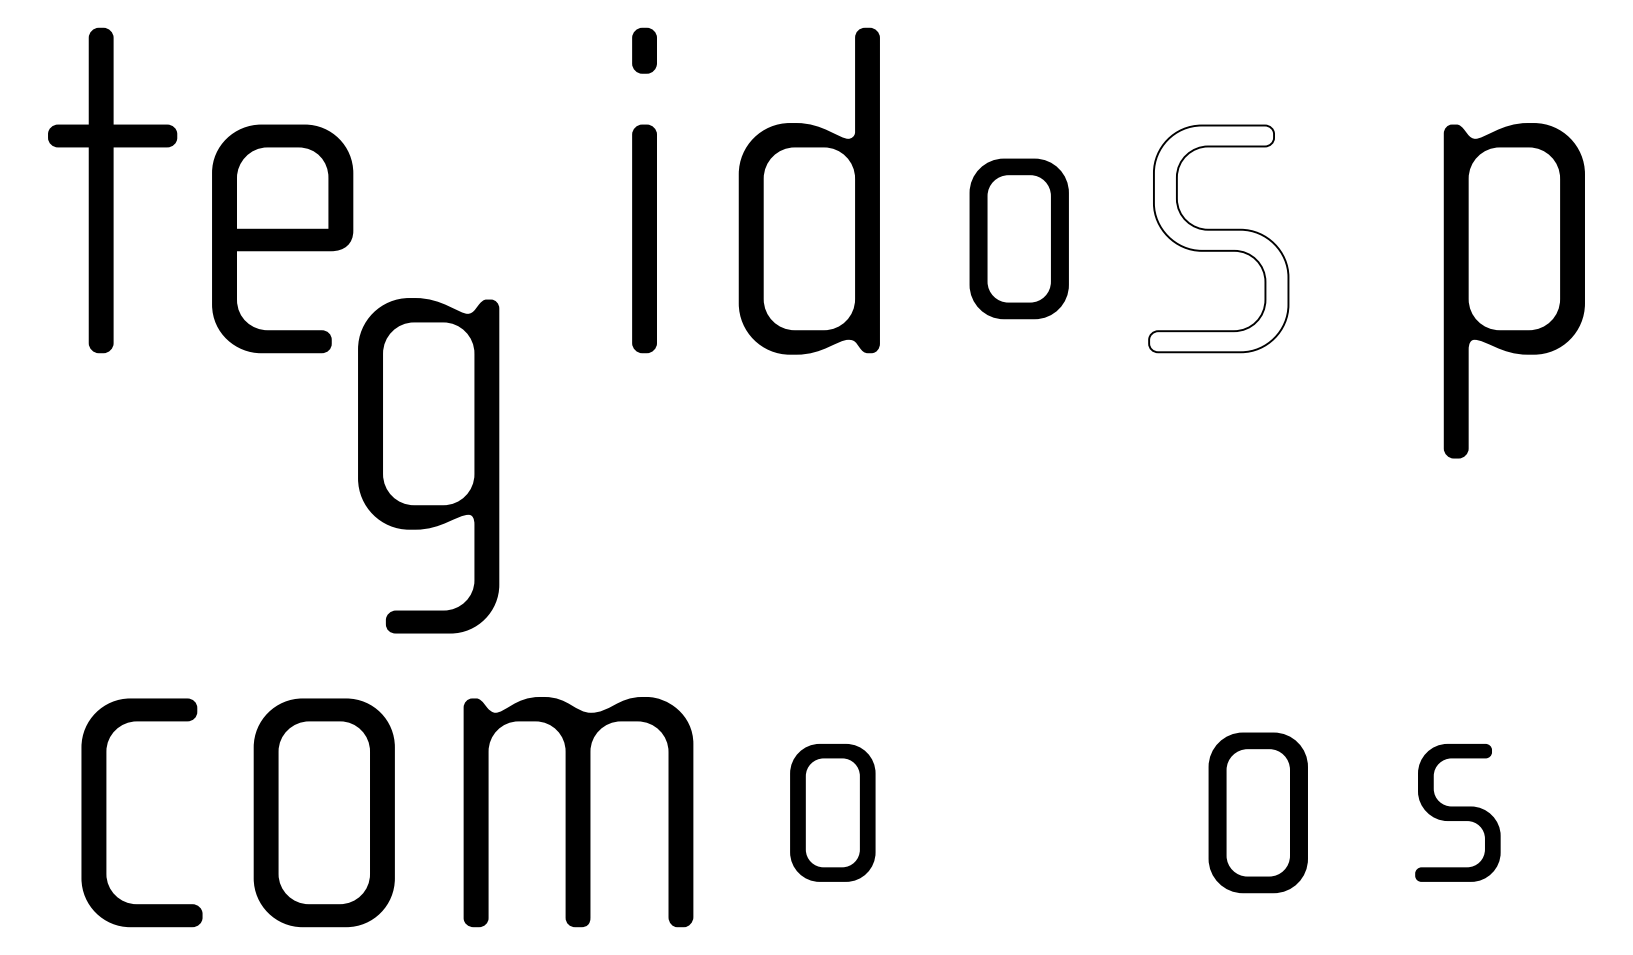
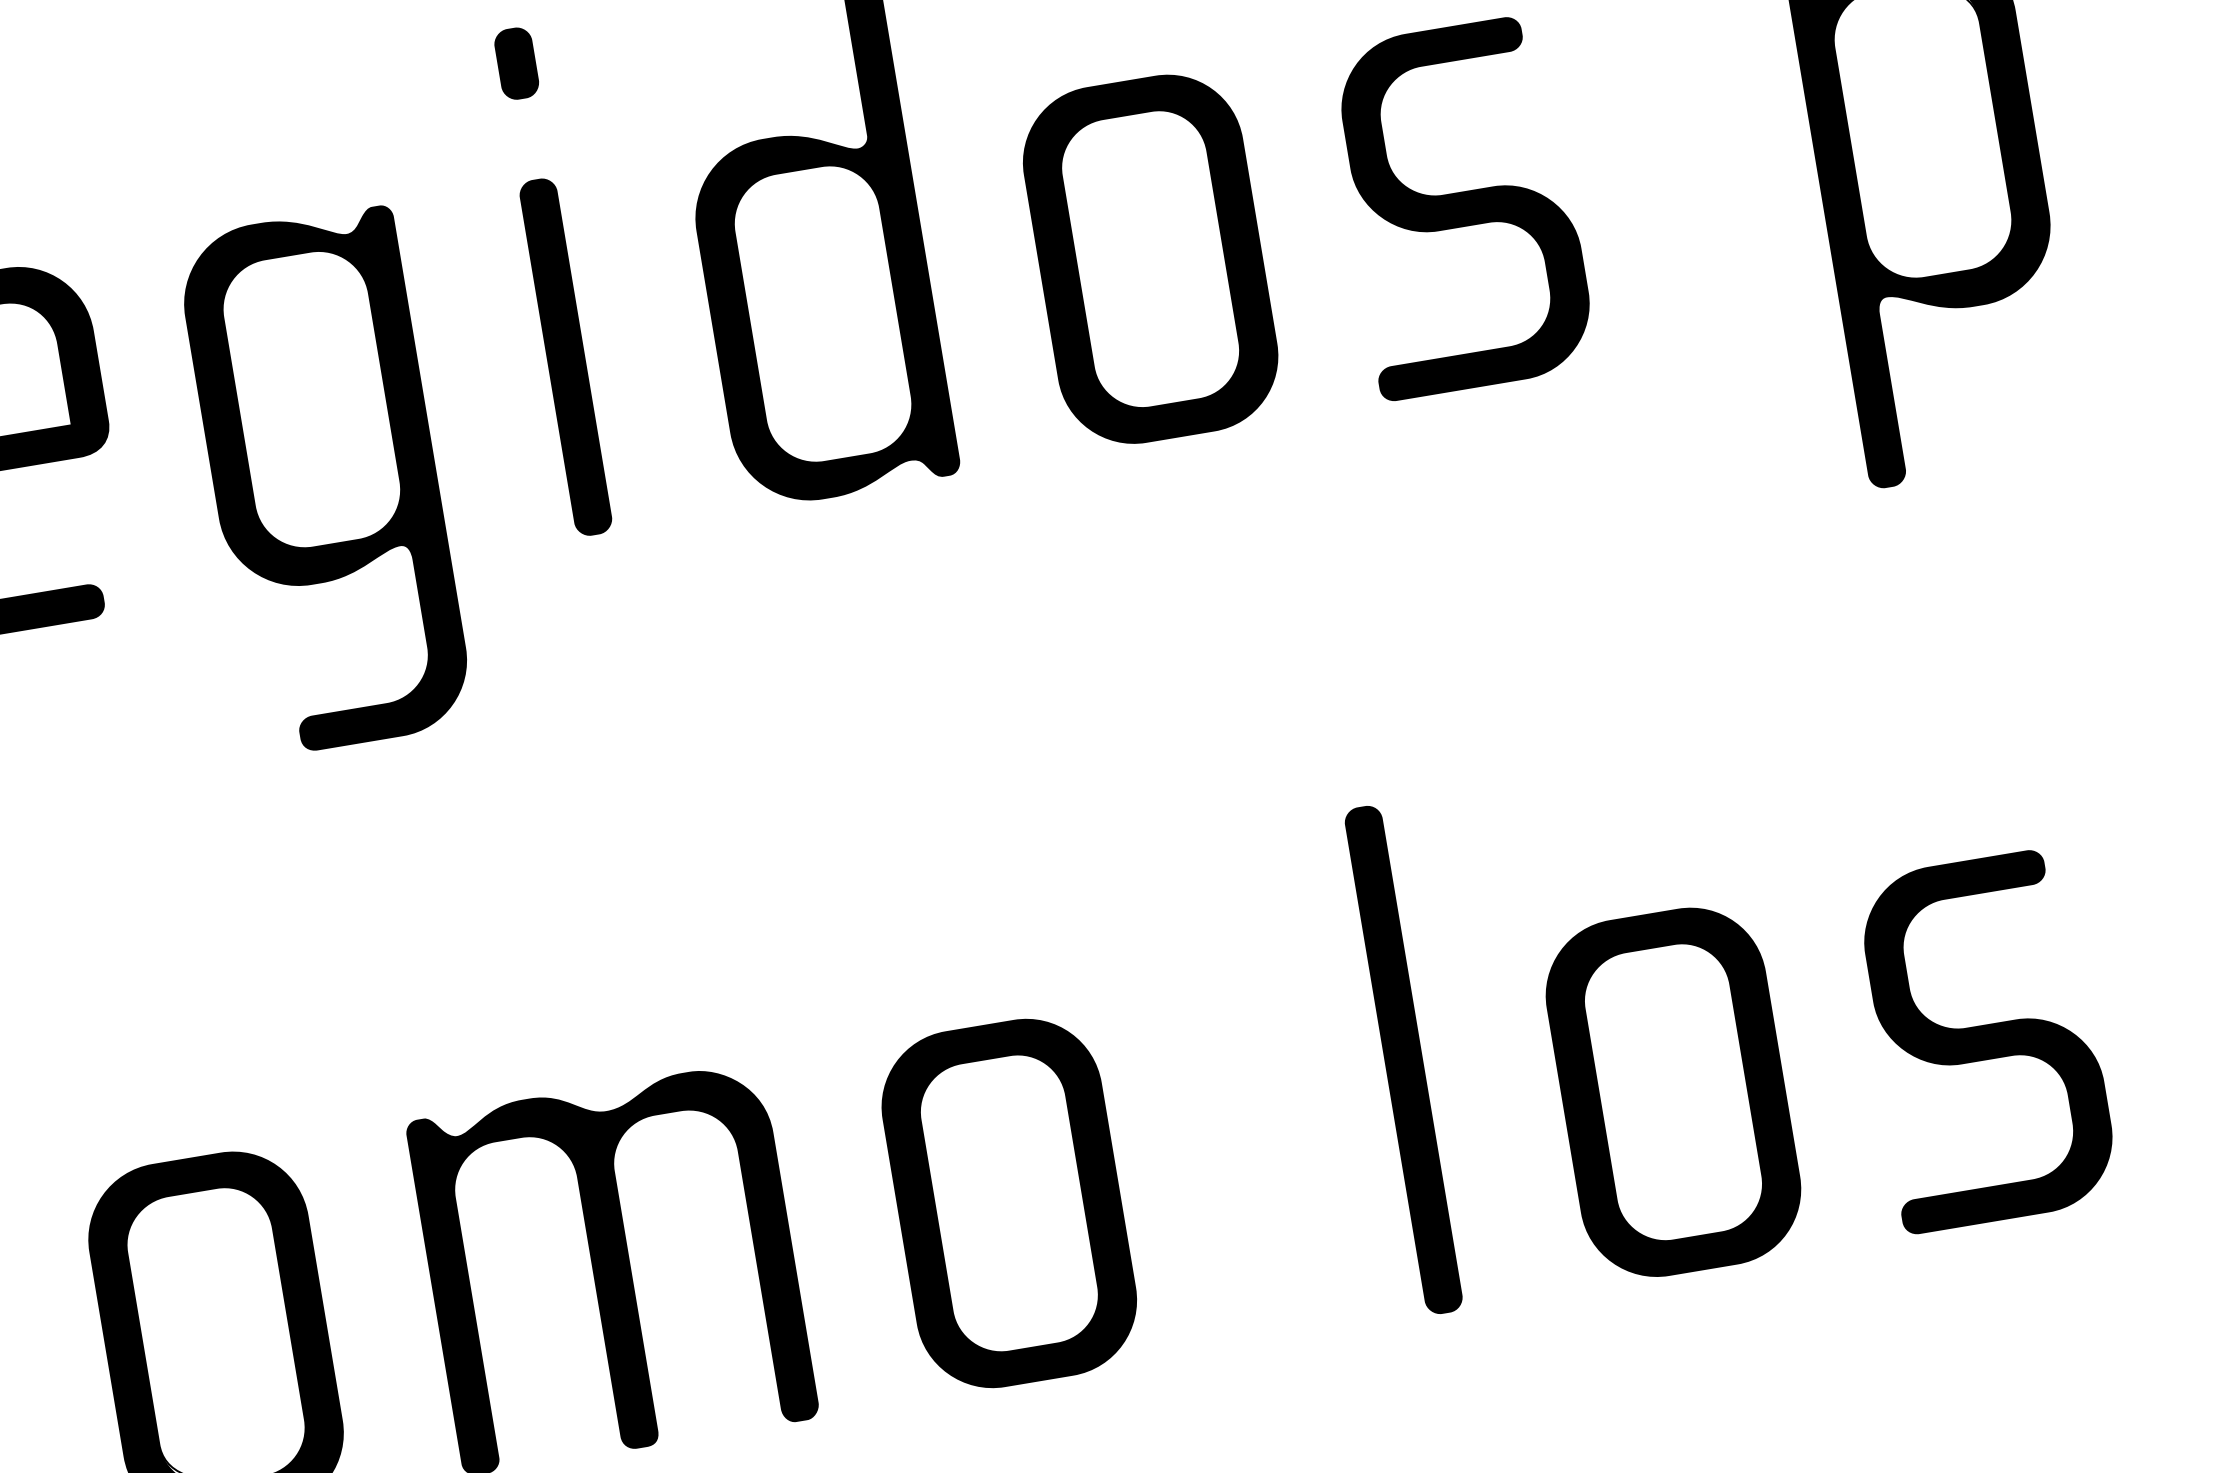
part: (1018, 238) -> (1149, 258), size x1.43
fill: (1218, 238) -> (1461, 206), added
part: (428, 465) -> (324, 480), moved
part: (1093, 764) -> (1403, 1060), added
part: (832, 812) -> (1008, 1203), size x1.67
part: (1257, 812) -> (1671, 1092), size x1.43
part: (1457, 812) -> (1984, 1039), size x1.67

